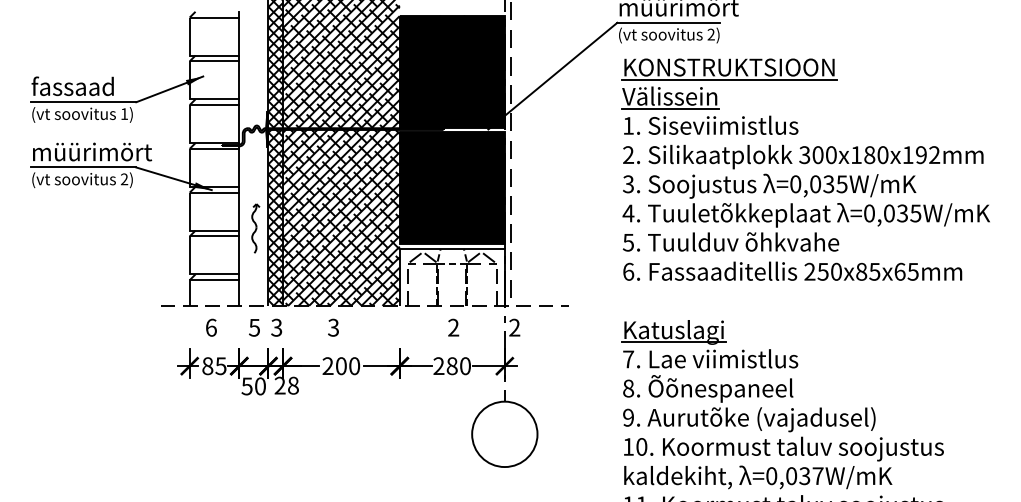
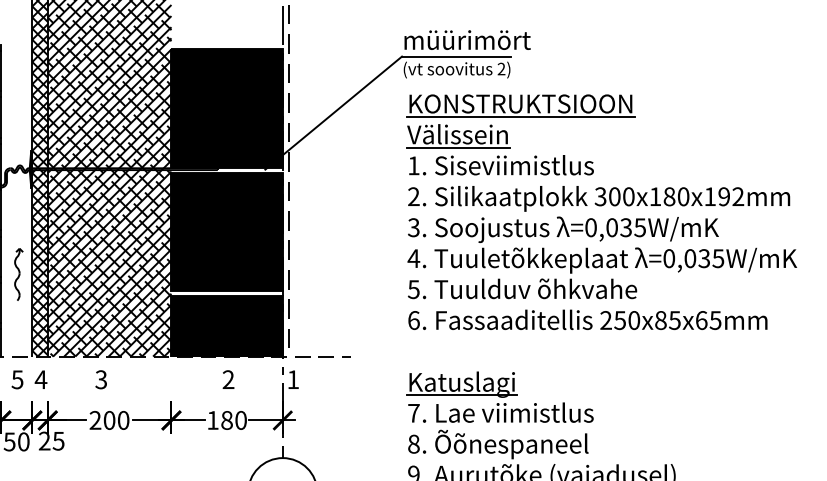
fill: (451, 277) -> (226, 326), added
text: (276, 327) -> (40, 379), 3 -> 4
text: (514, 327) -> (293, 379), 2 -> 1
text: (438, 365) -> (212, 419), 280 -> 180
text: (292, 385) -> (57, 440), 28 -> 25

